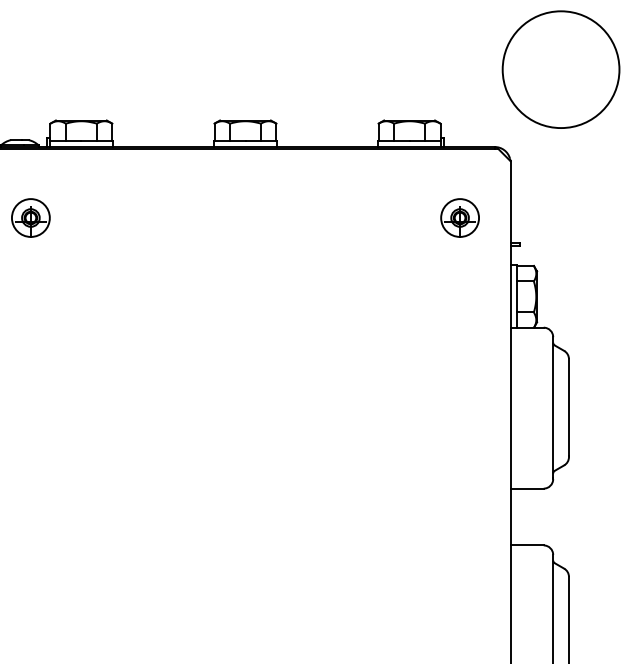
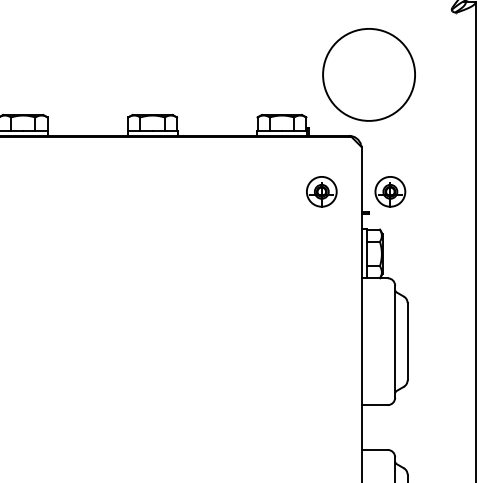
circle: (560, 69) -> (368, 74), moved
part: (546, 217) -> (389, 191), added

